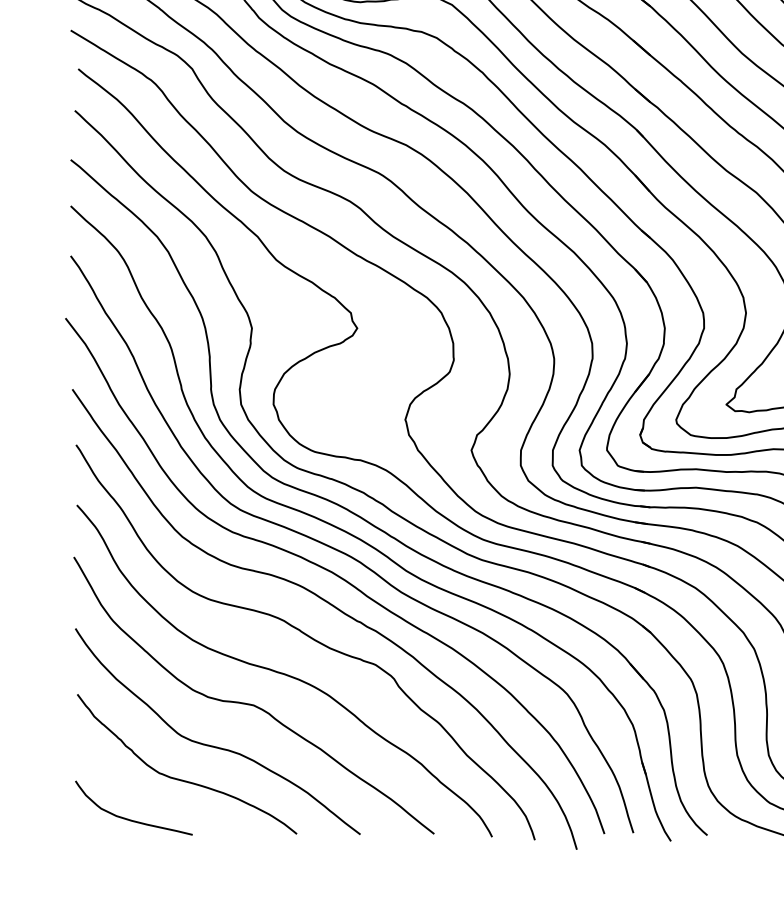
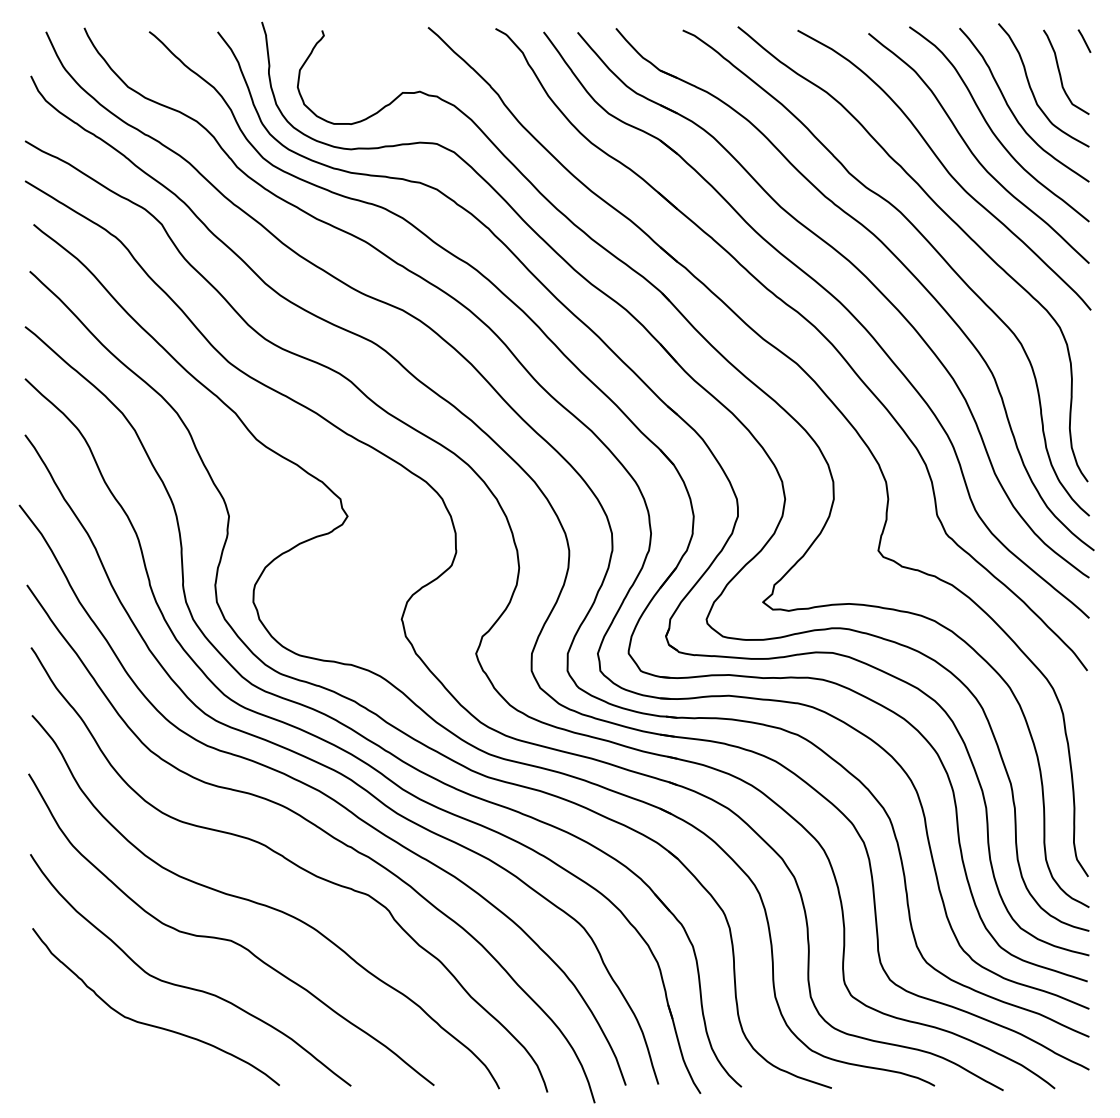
curve: (132, 819) -> (94, 1069), removed

